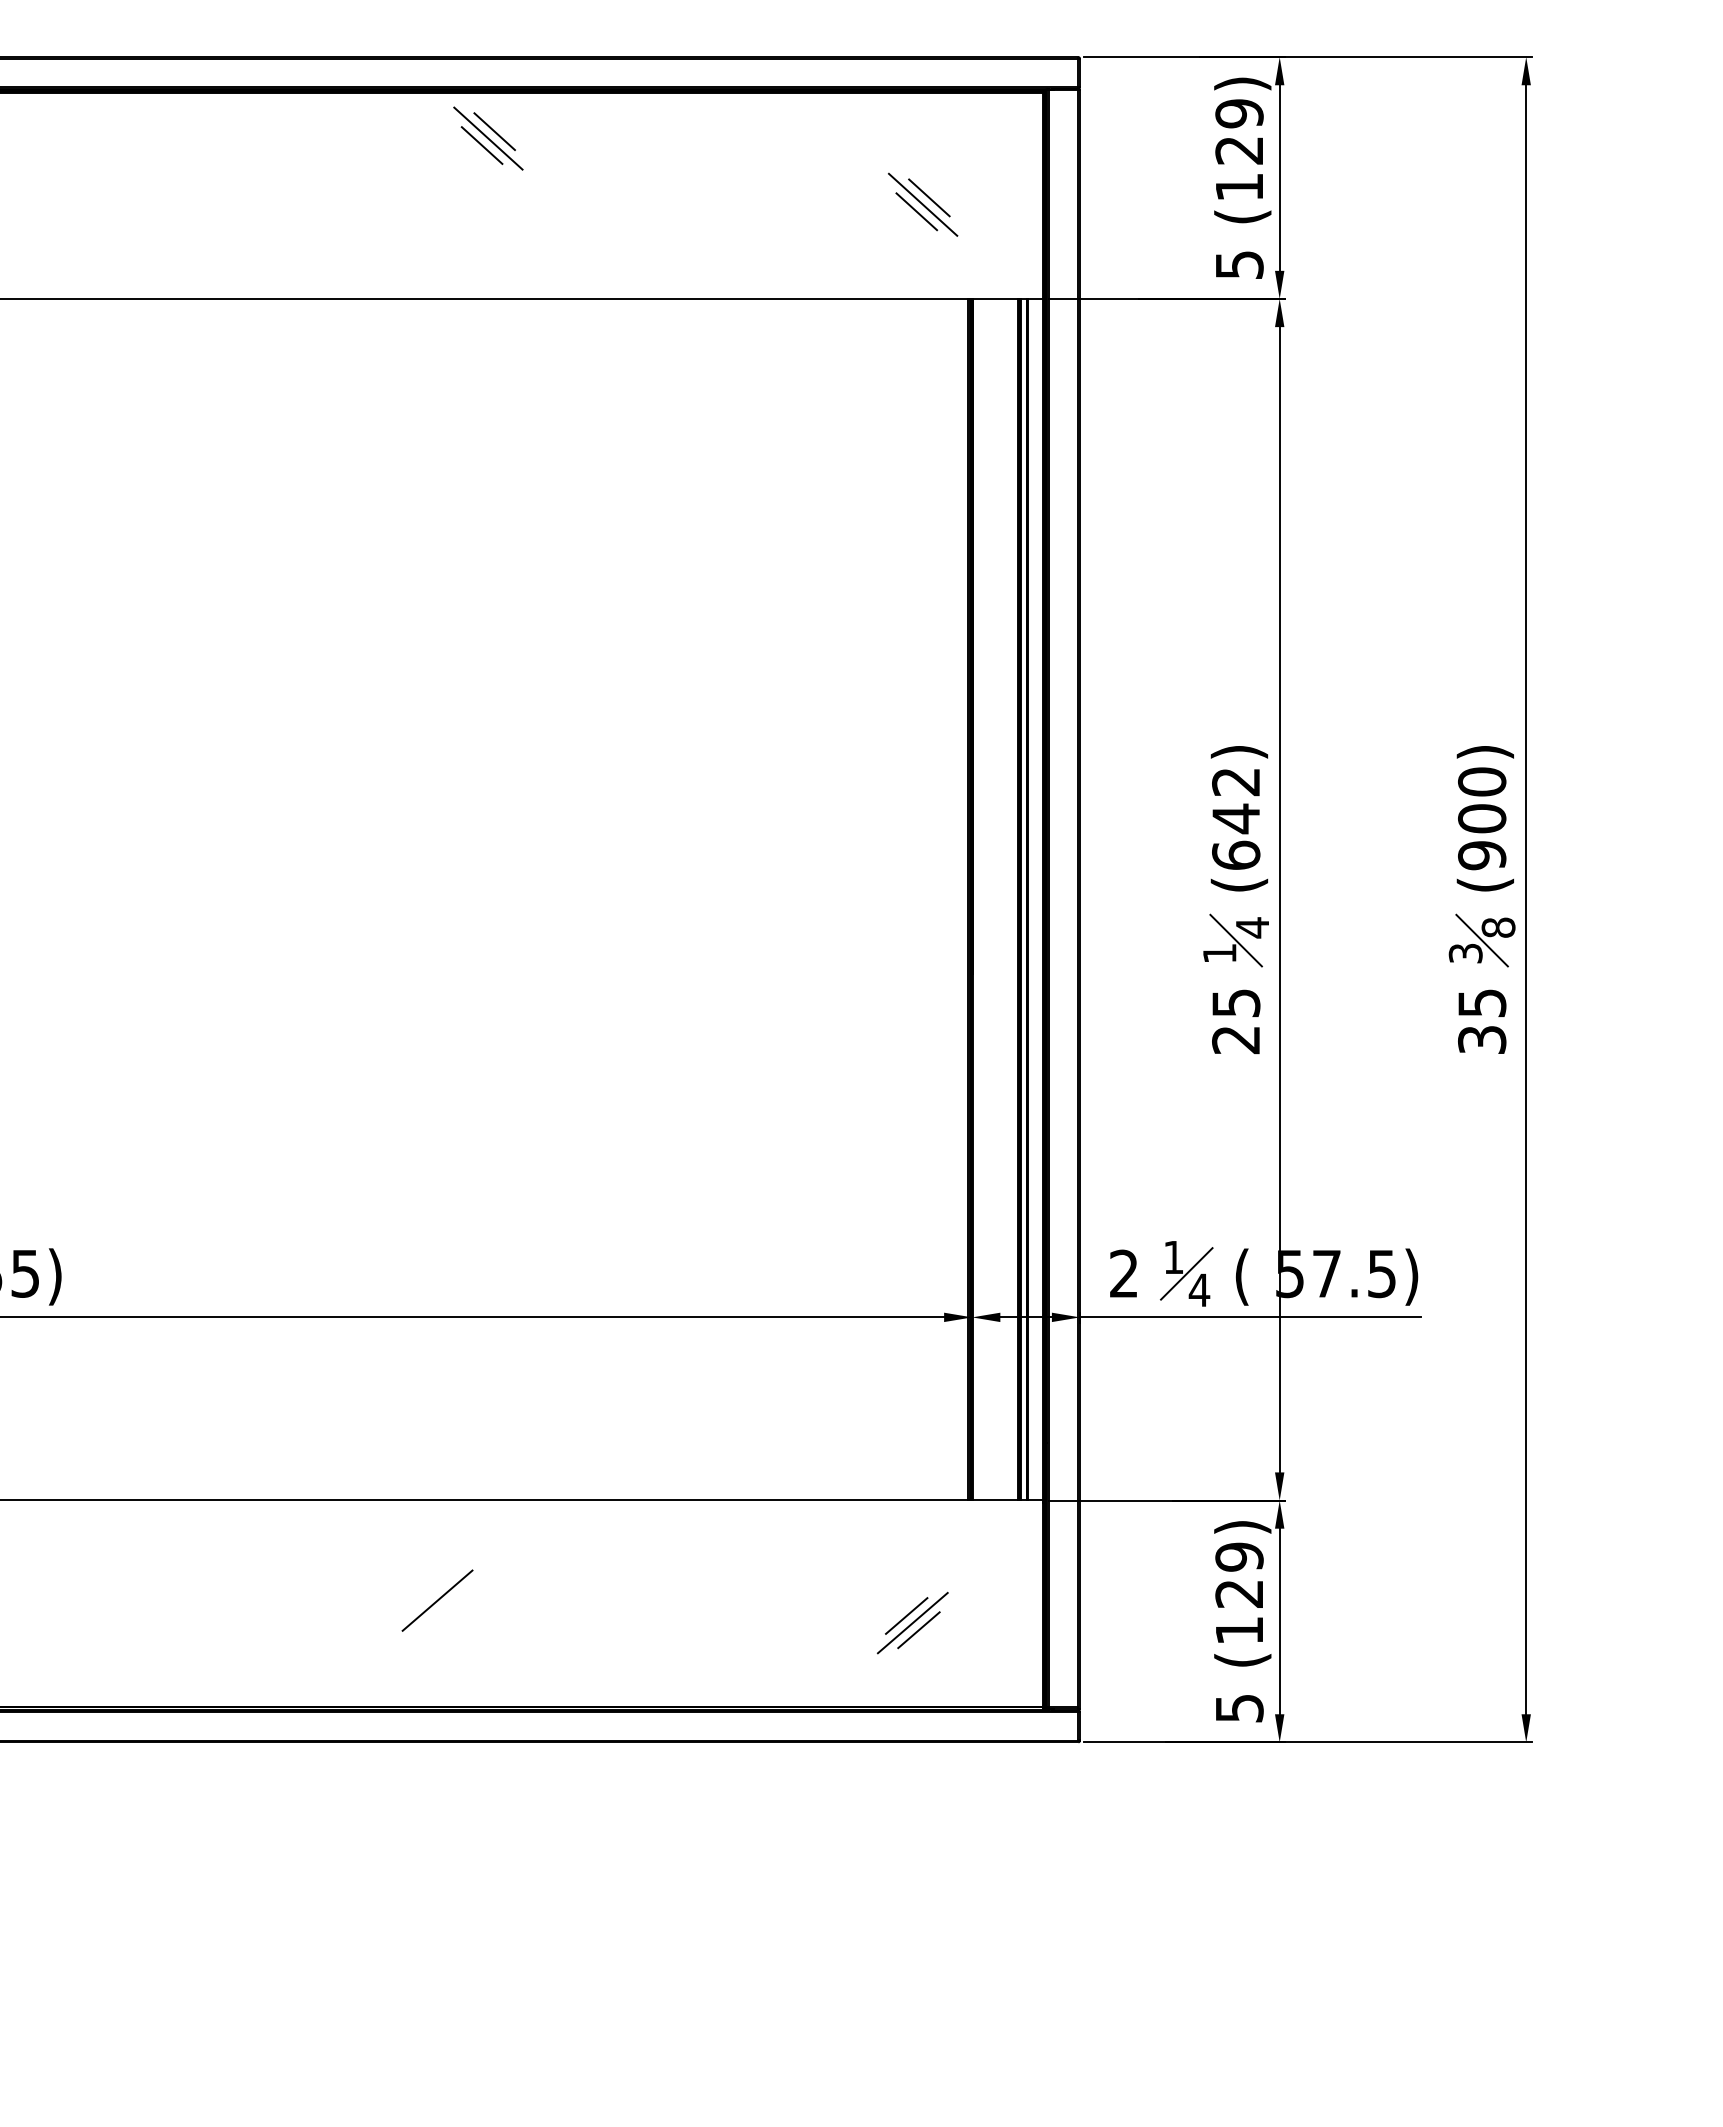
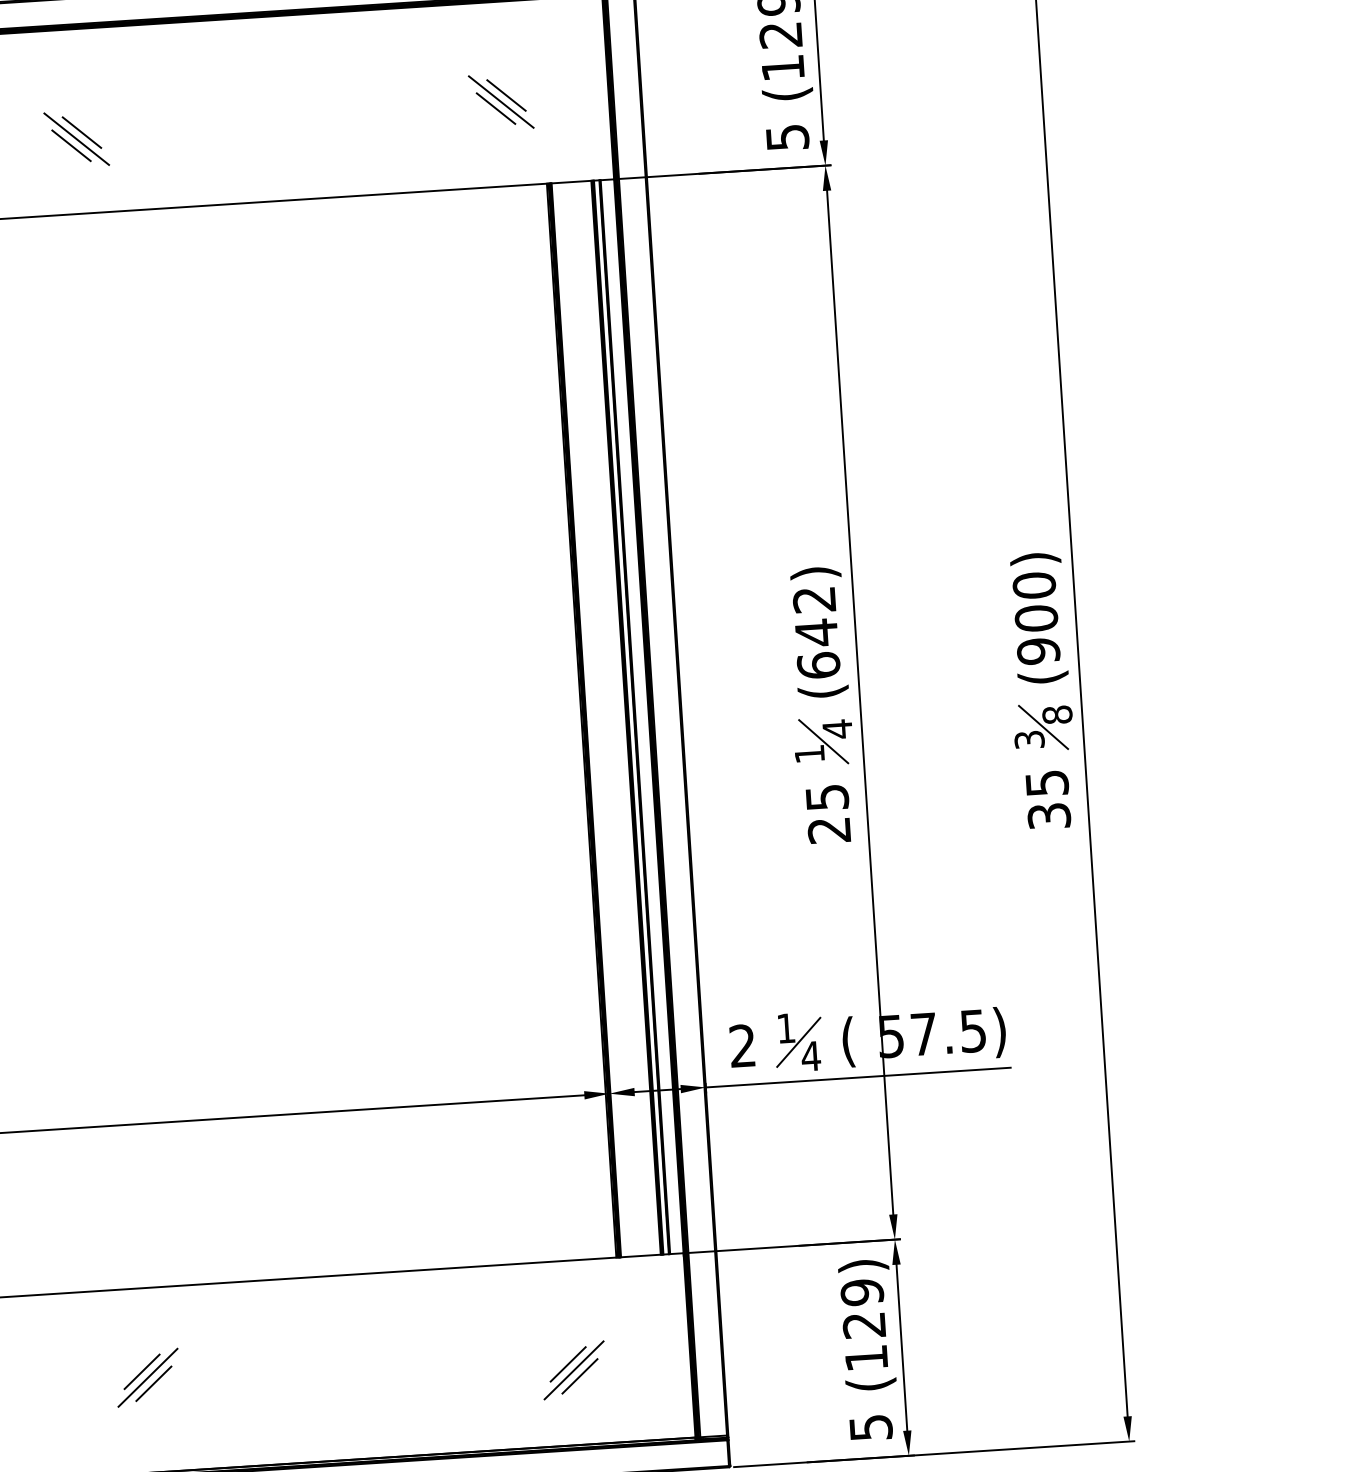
part: (488, 138) -> (76, 139), moved
line: (431, 1593) -> (142, 1371), added
line: (443, 1607) -> (153, 1383), added

